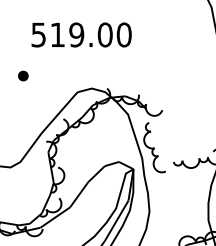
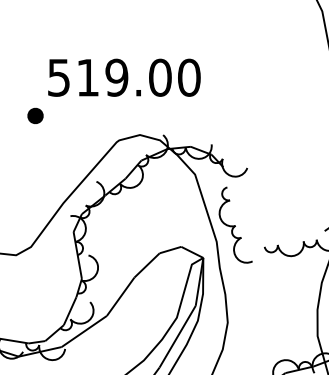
text: (81, 34) -> (124, 77), moved

